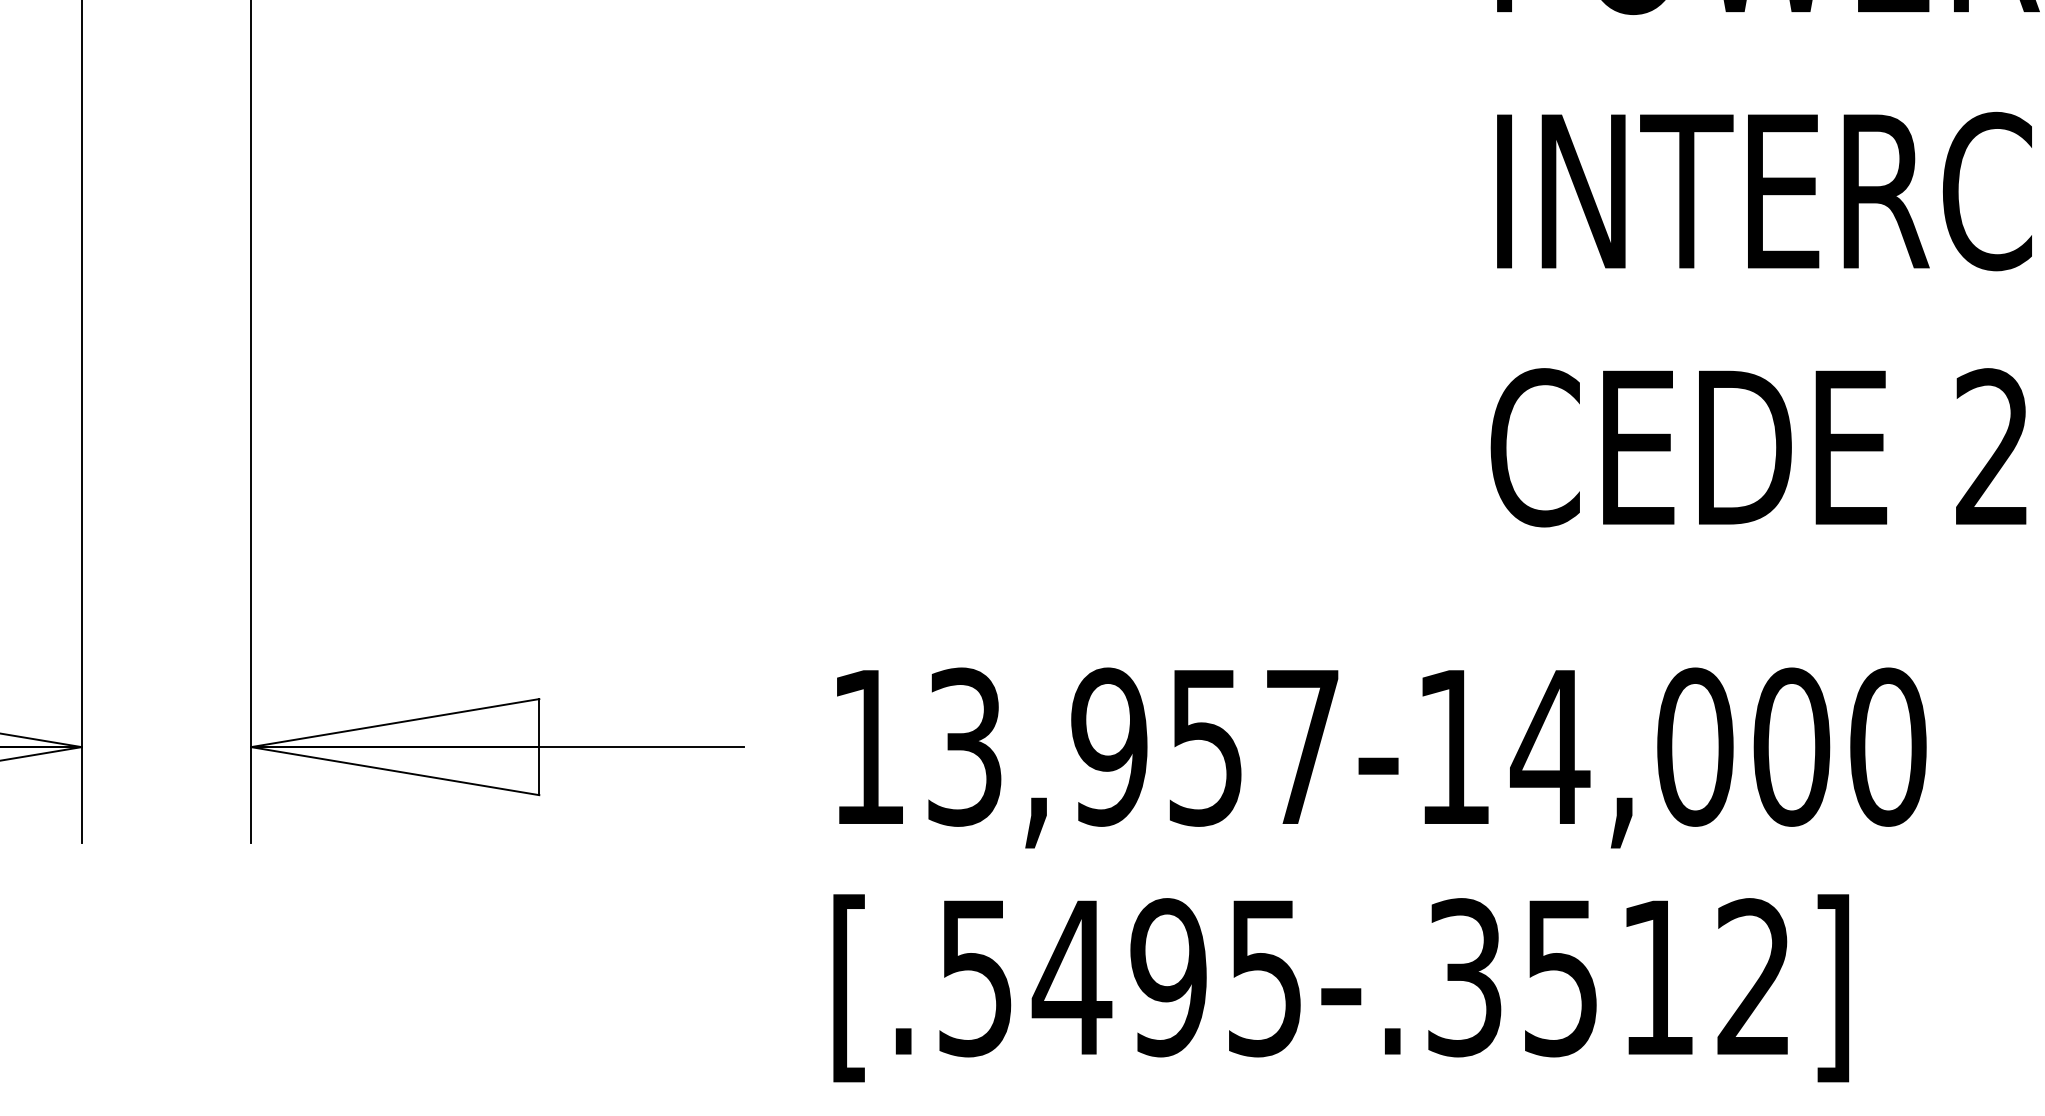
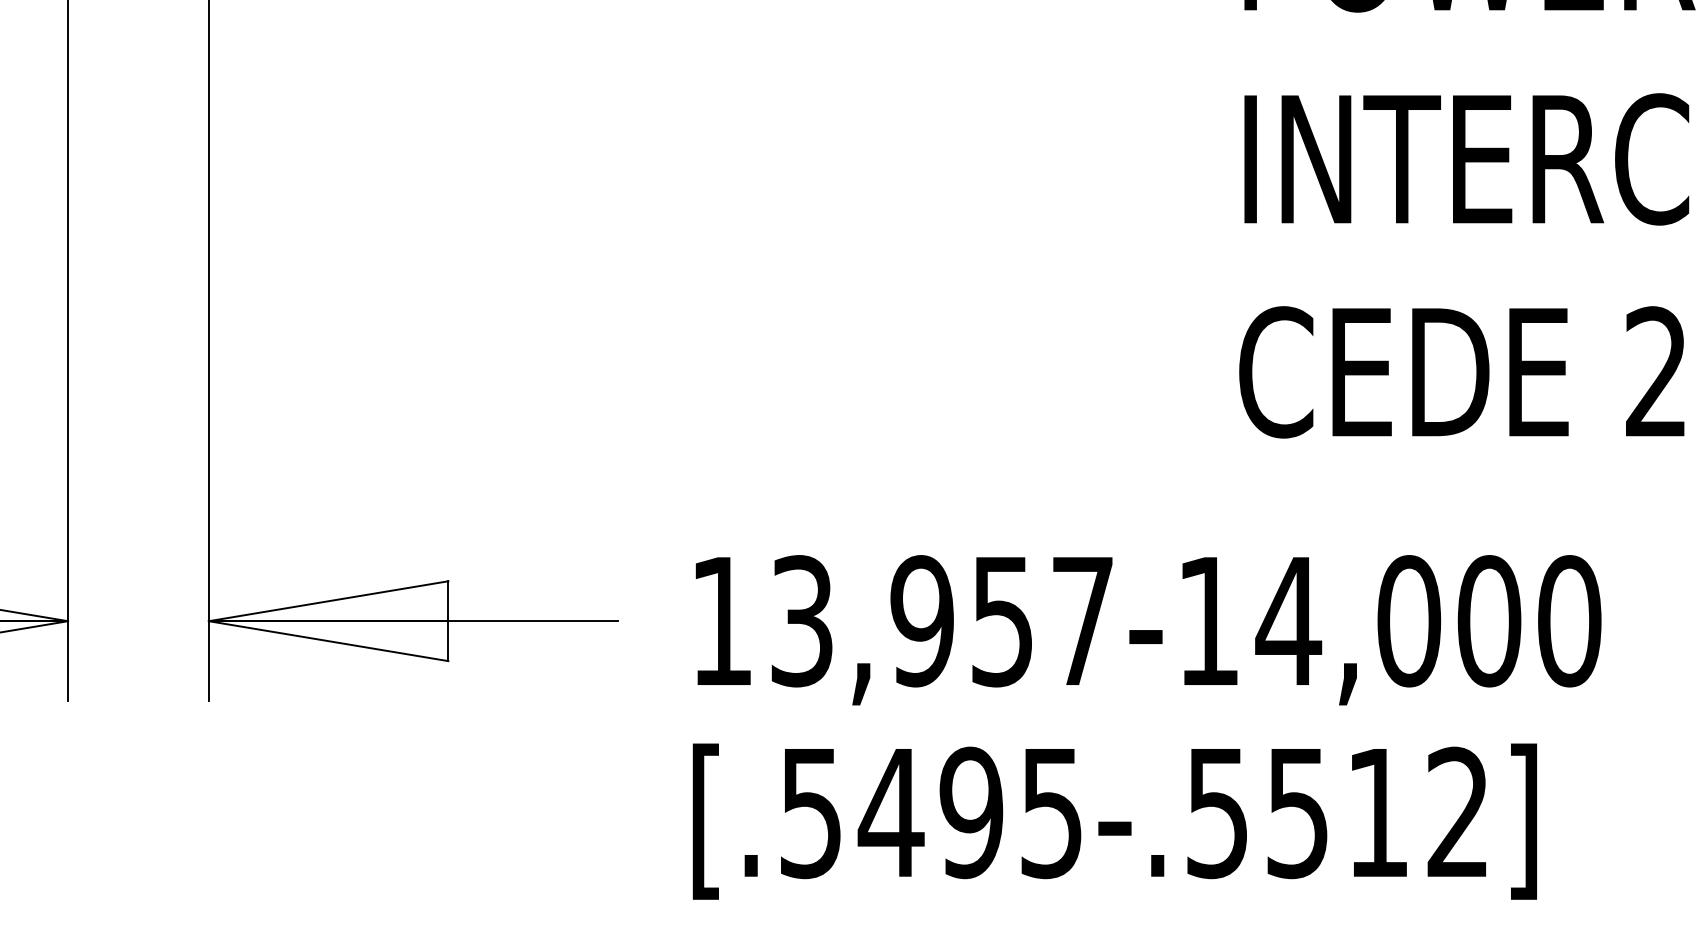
text: (1464, 977) -> (1217, 812), [.5495-.3512] -> [.5495-.5512]

